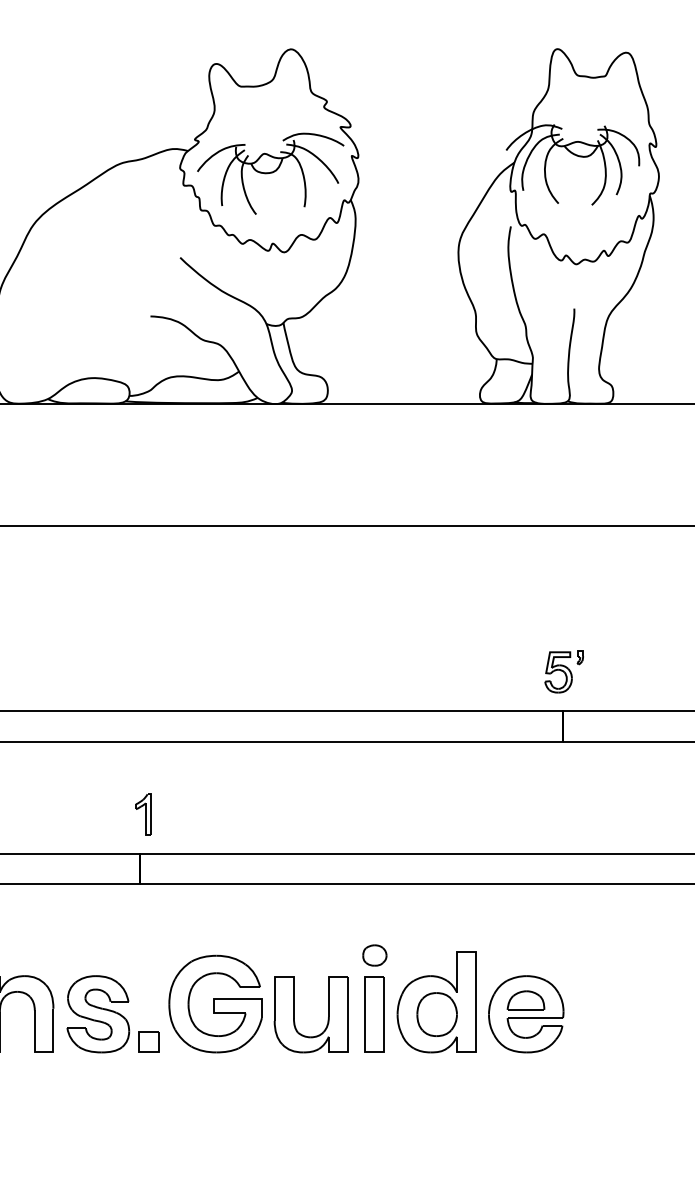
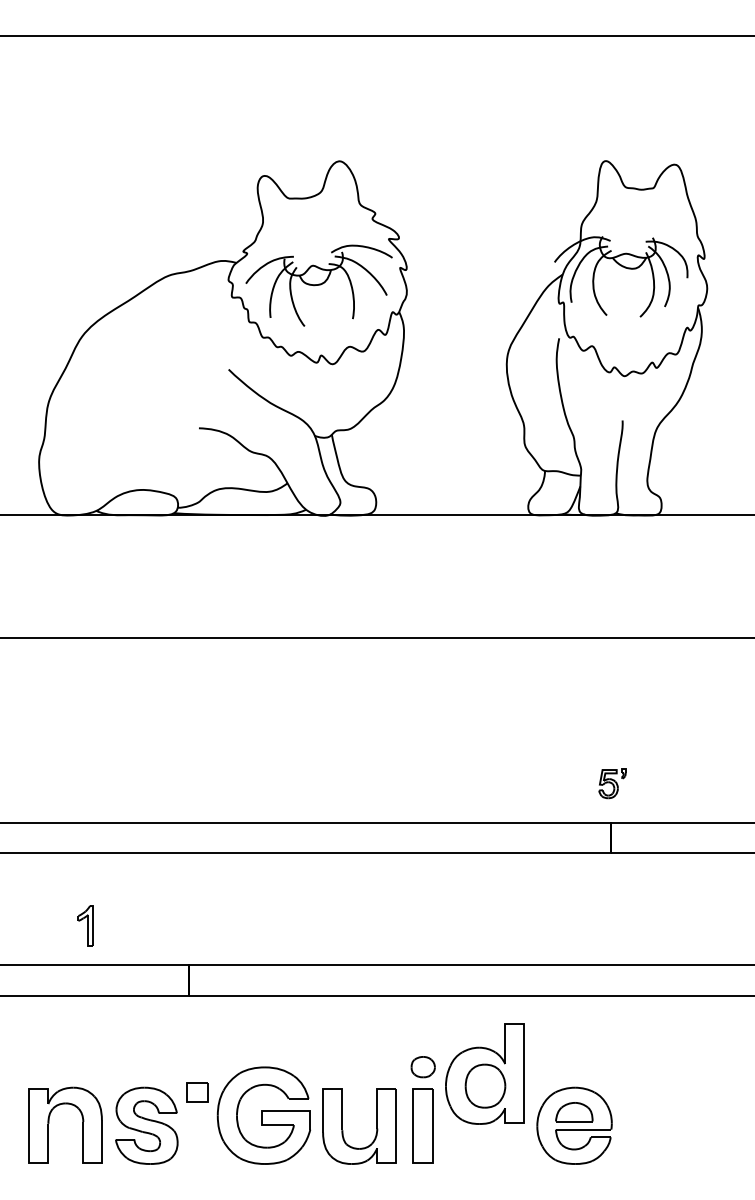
part: (564, 671) -> (612, 783), size x0.7
part: (143, 813) -> (85, 925), moved
part: (436, 1001) -> (484, 1073), moved
part: (149, 1041) -> (197, 1092), moved

